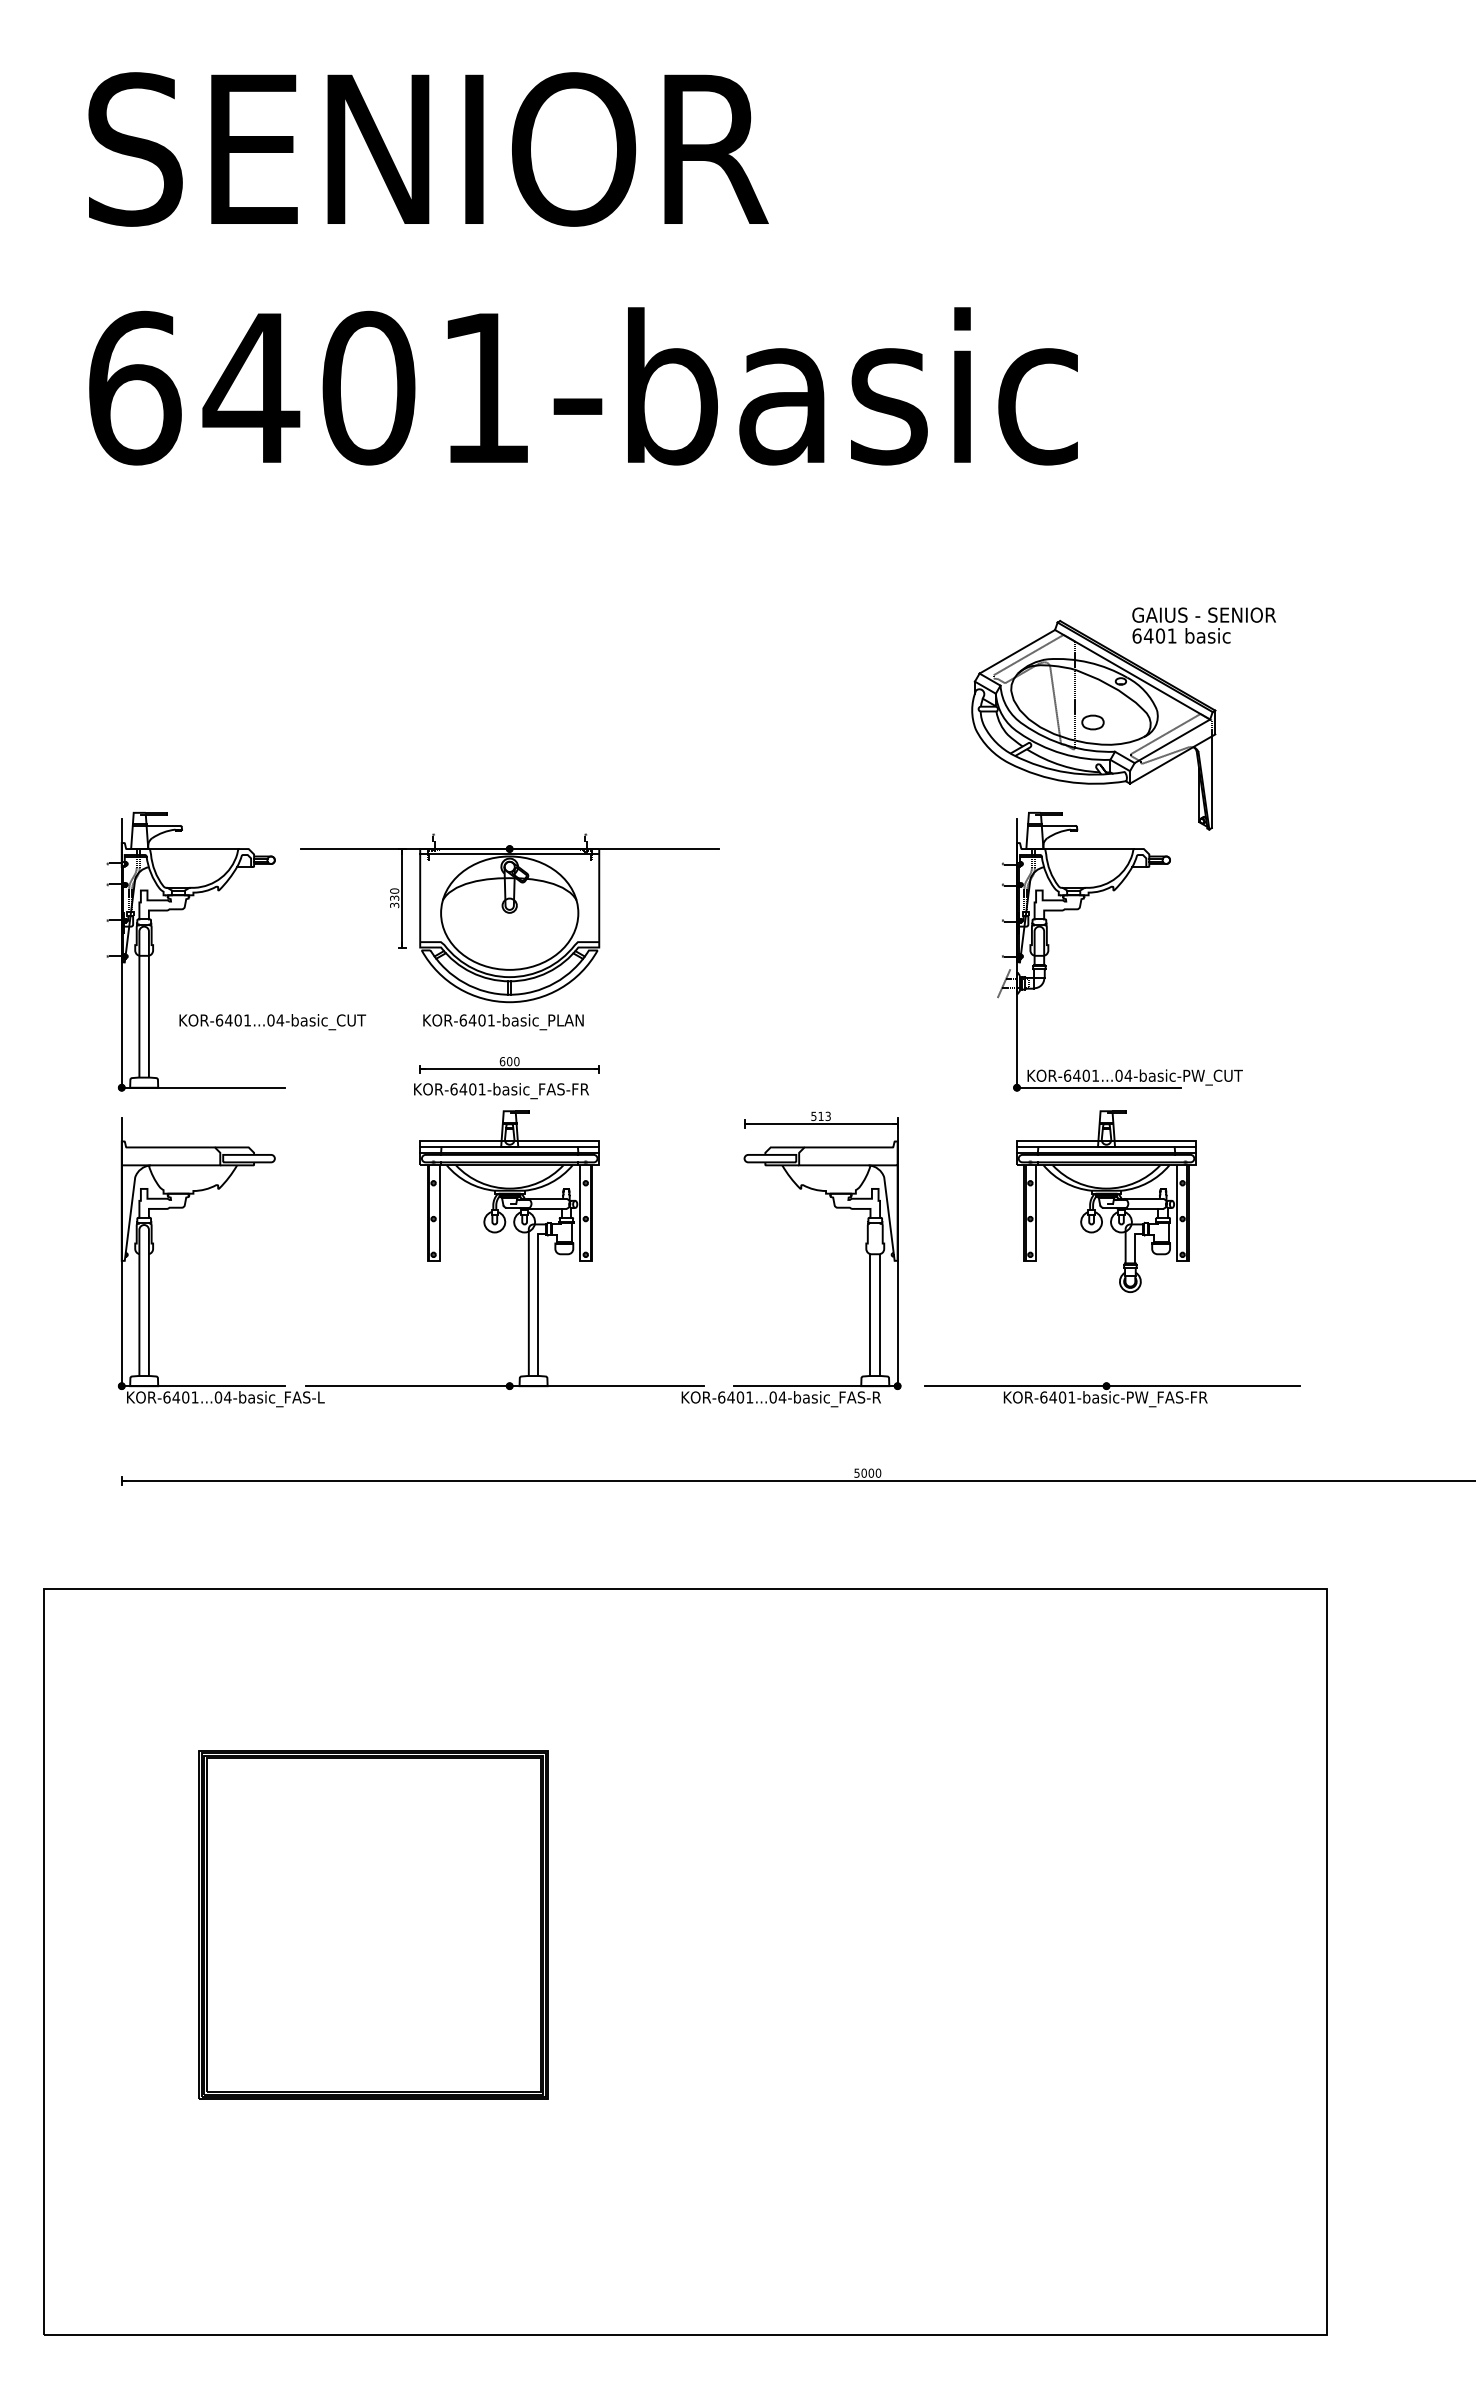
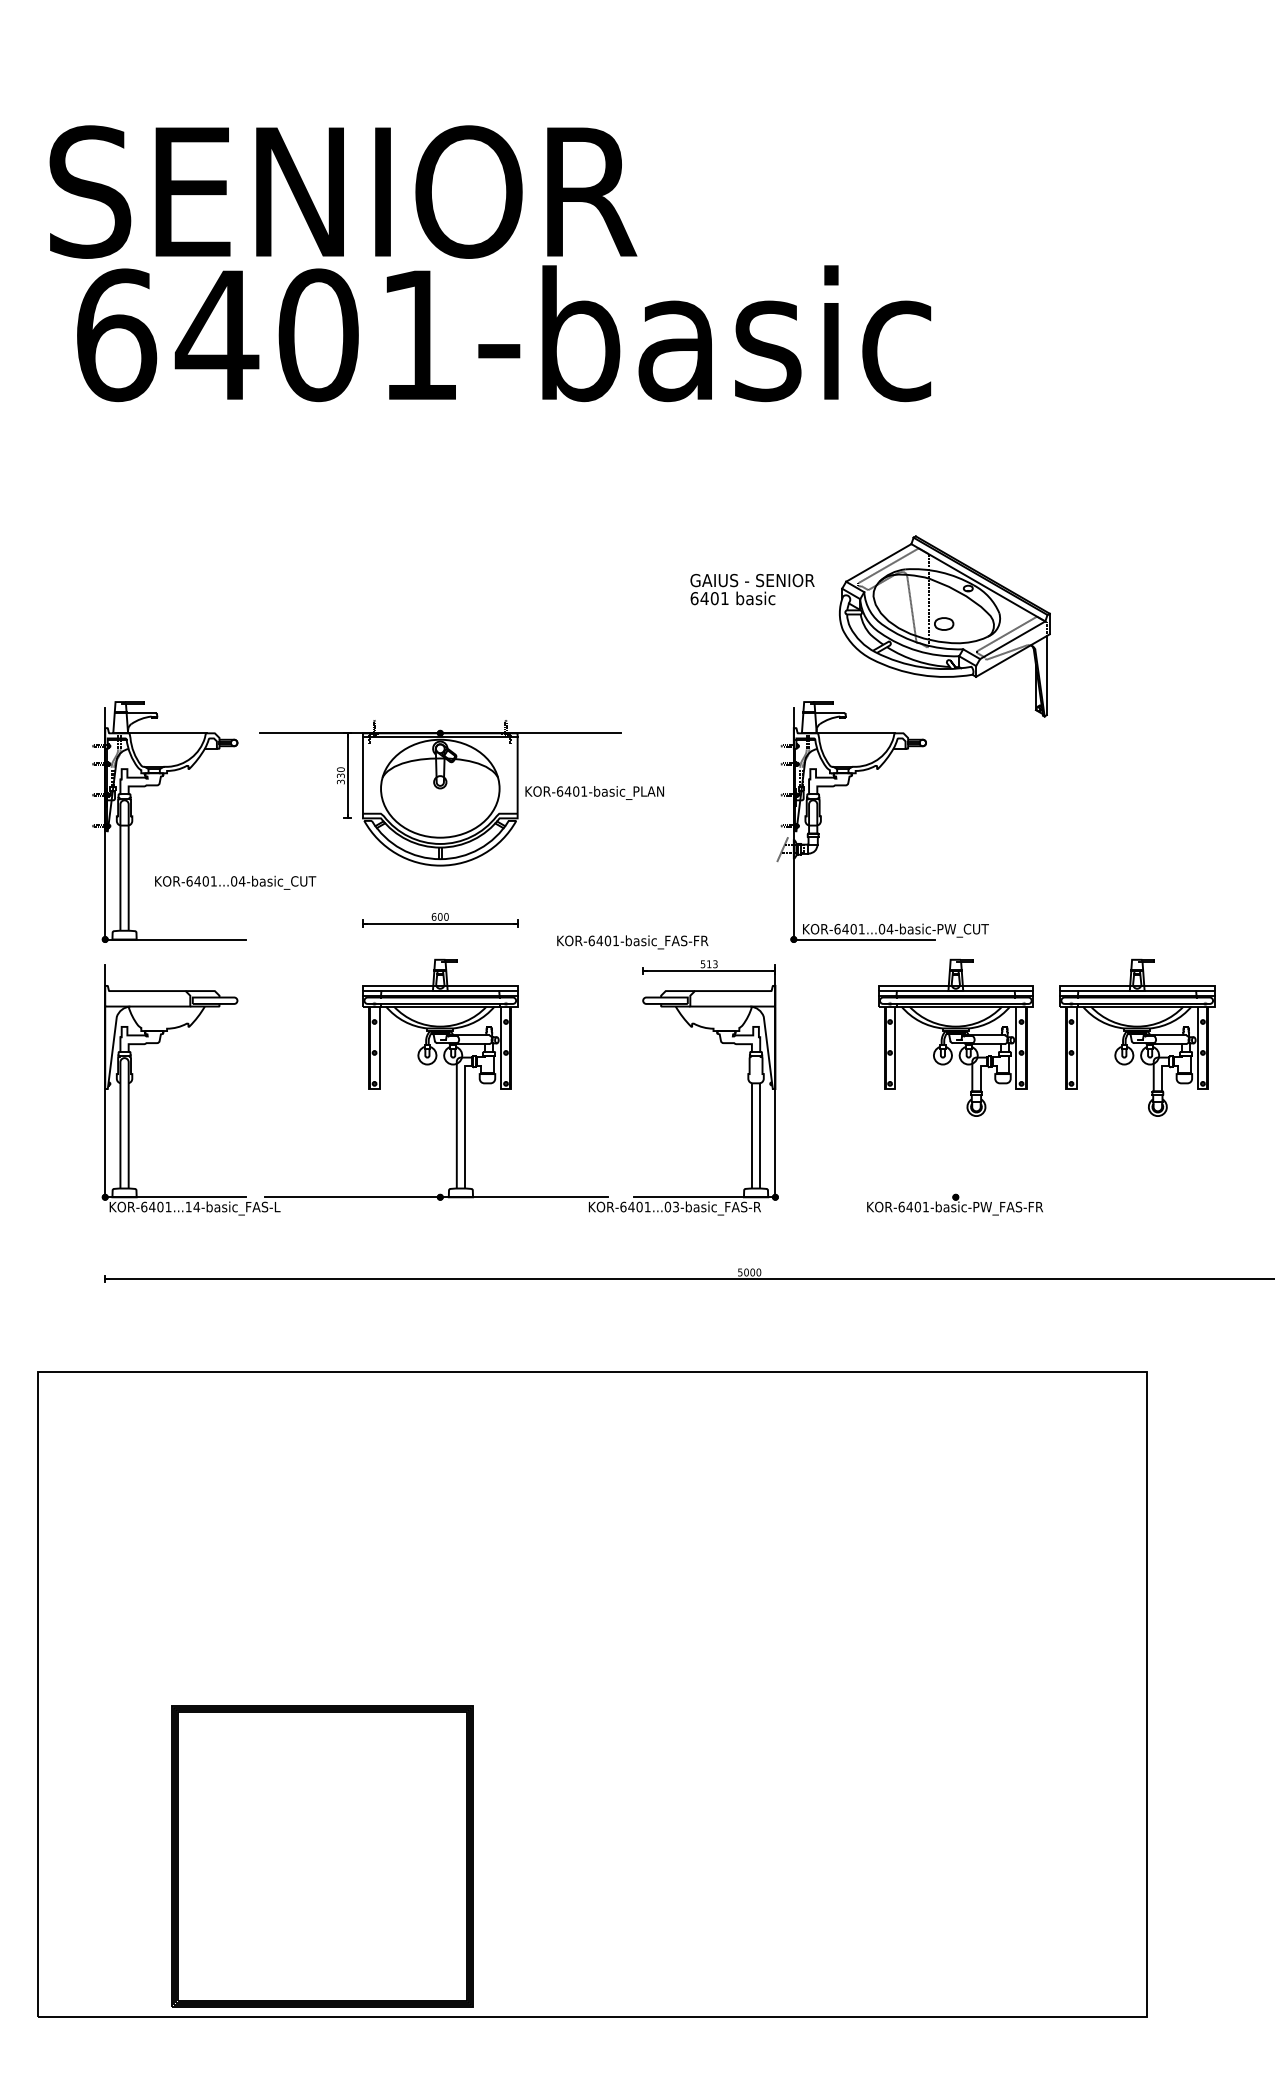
text: (428, 149) -> (343, 192), moved
text: (1203, 625) -> (751, 589), moved
part: (1079, 909) -> (847, 785), moved
text: (503, 1022) -> (594, 793), moved
text: (501, 1091) -> (632, 942), moved
part: (1316, 1201) -> (1137, 1037), added
line: (1112, 1386) -> (960, 1197), removed
text: (218, 1397) -> (188, 1207), KOR-6401...04-basic_FAS-L -> KOR-6401...14-basic_FAS-L
text: (782, 1397) -> (675, 1207), KOR-6401...04-basic_FAS-R -> KOR-6401...03-basic_FAS-R
part: (373, 1924) -> (322, 1855), moved

